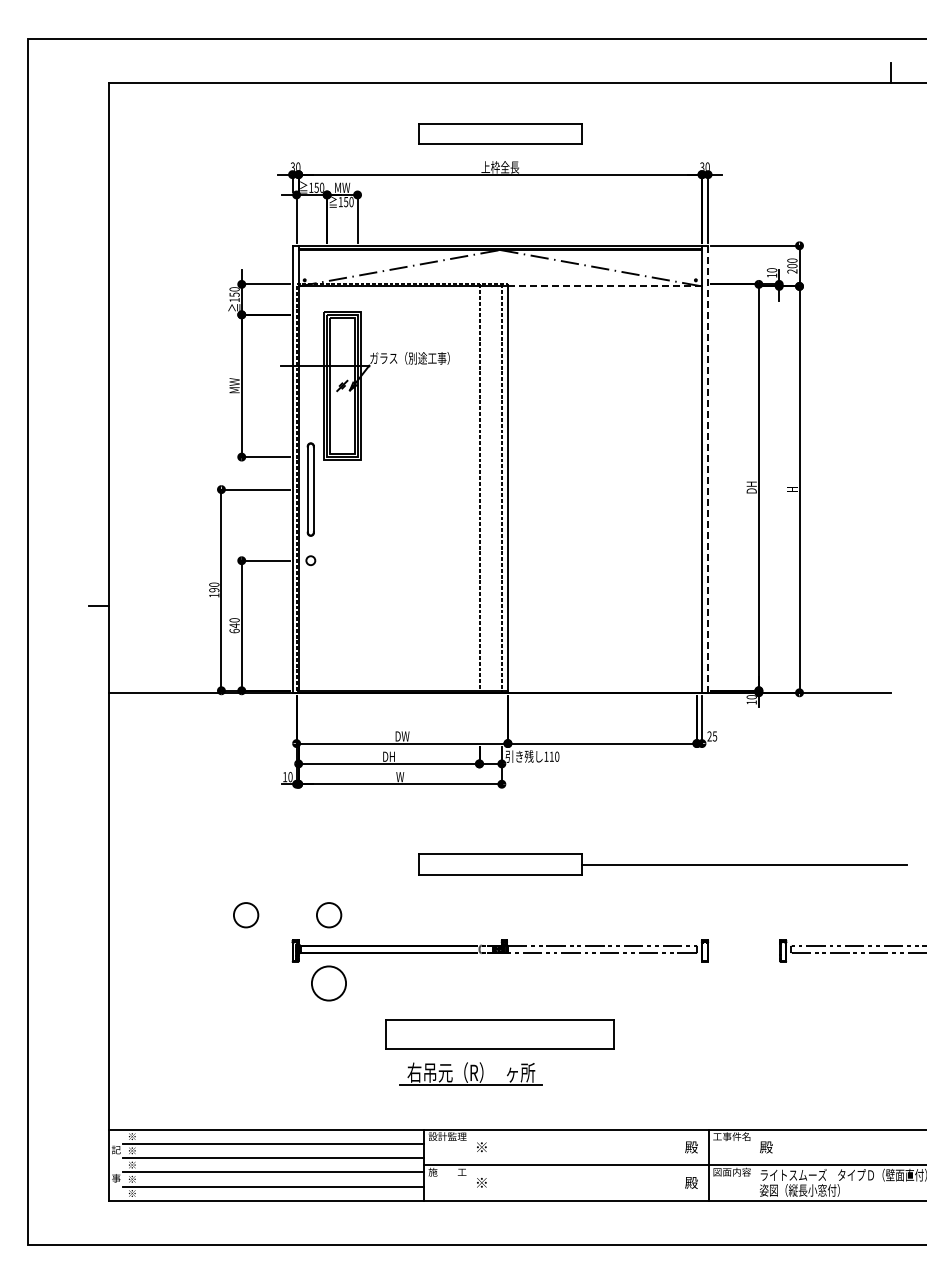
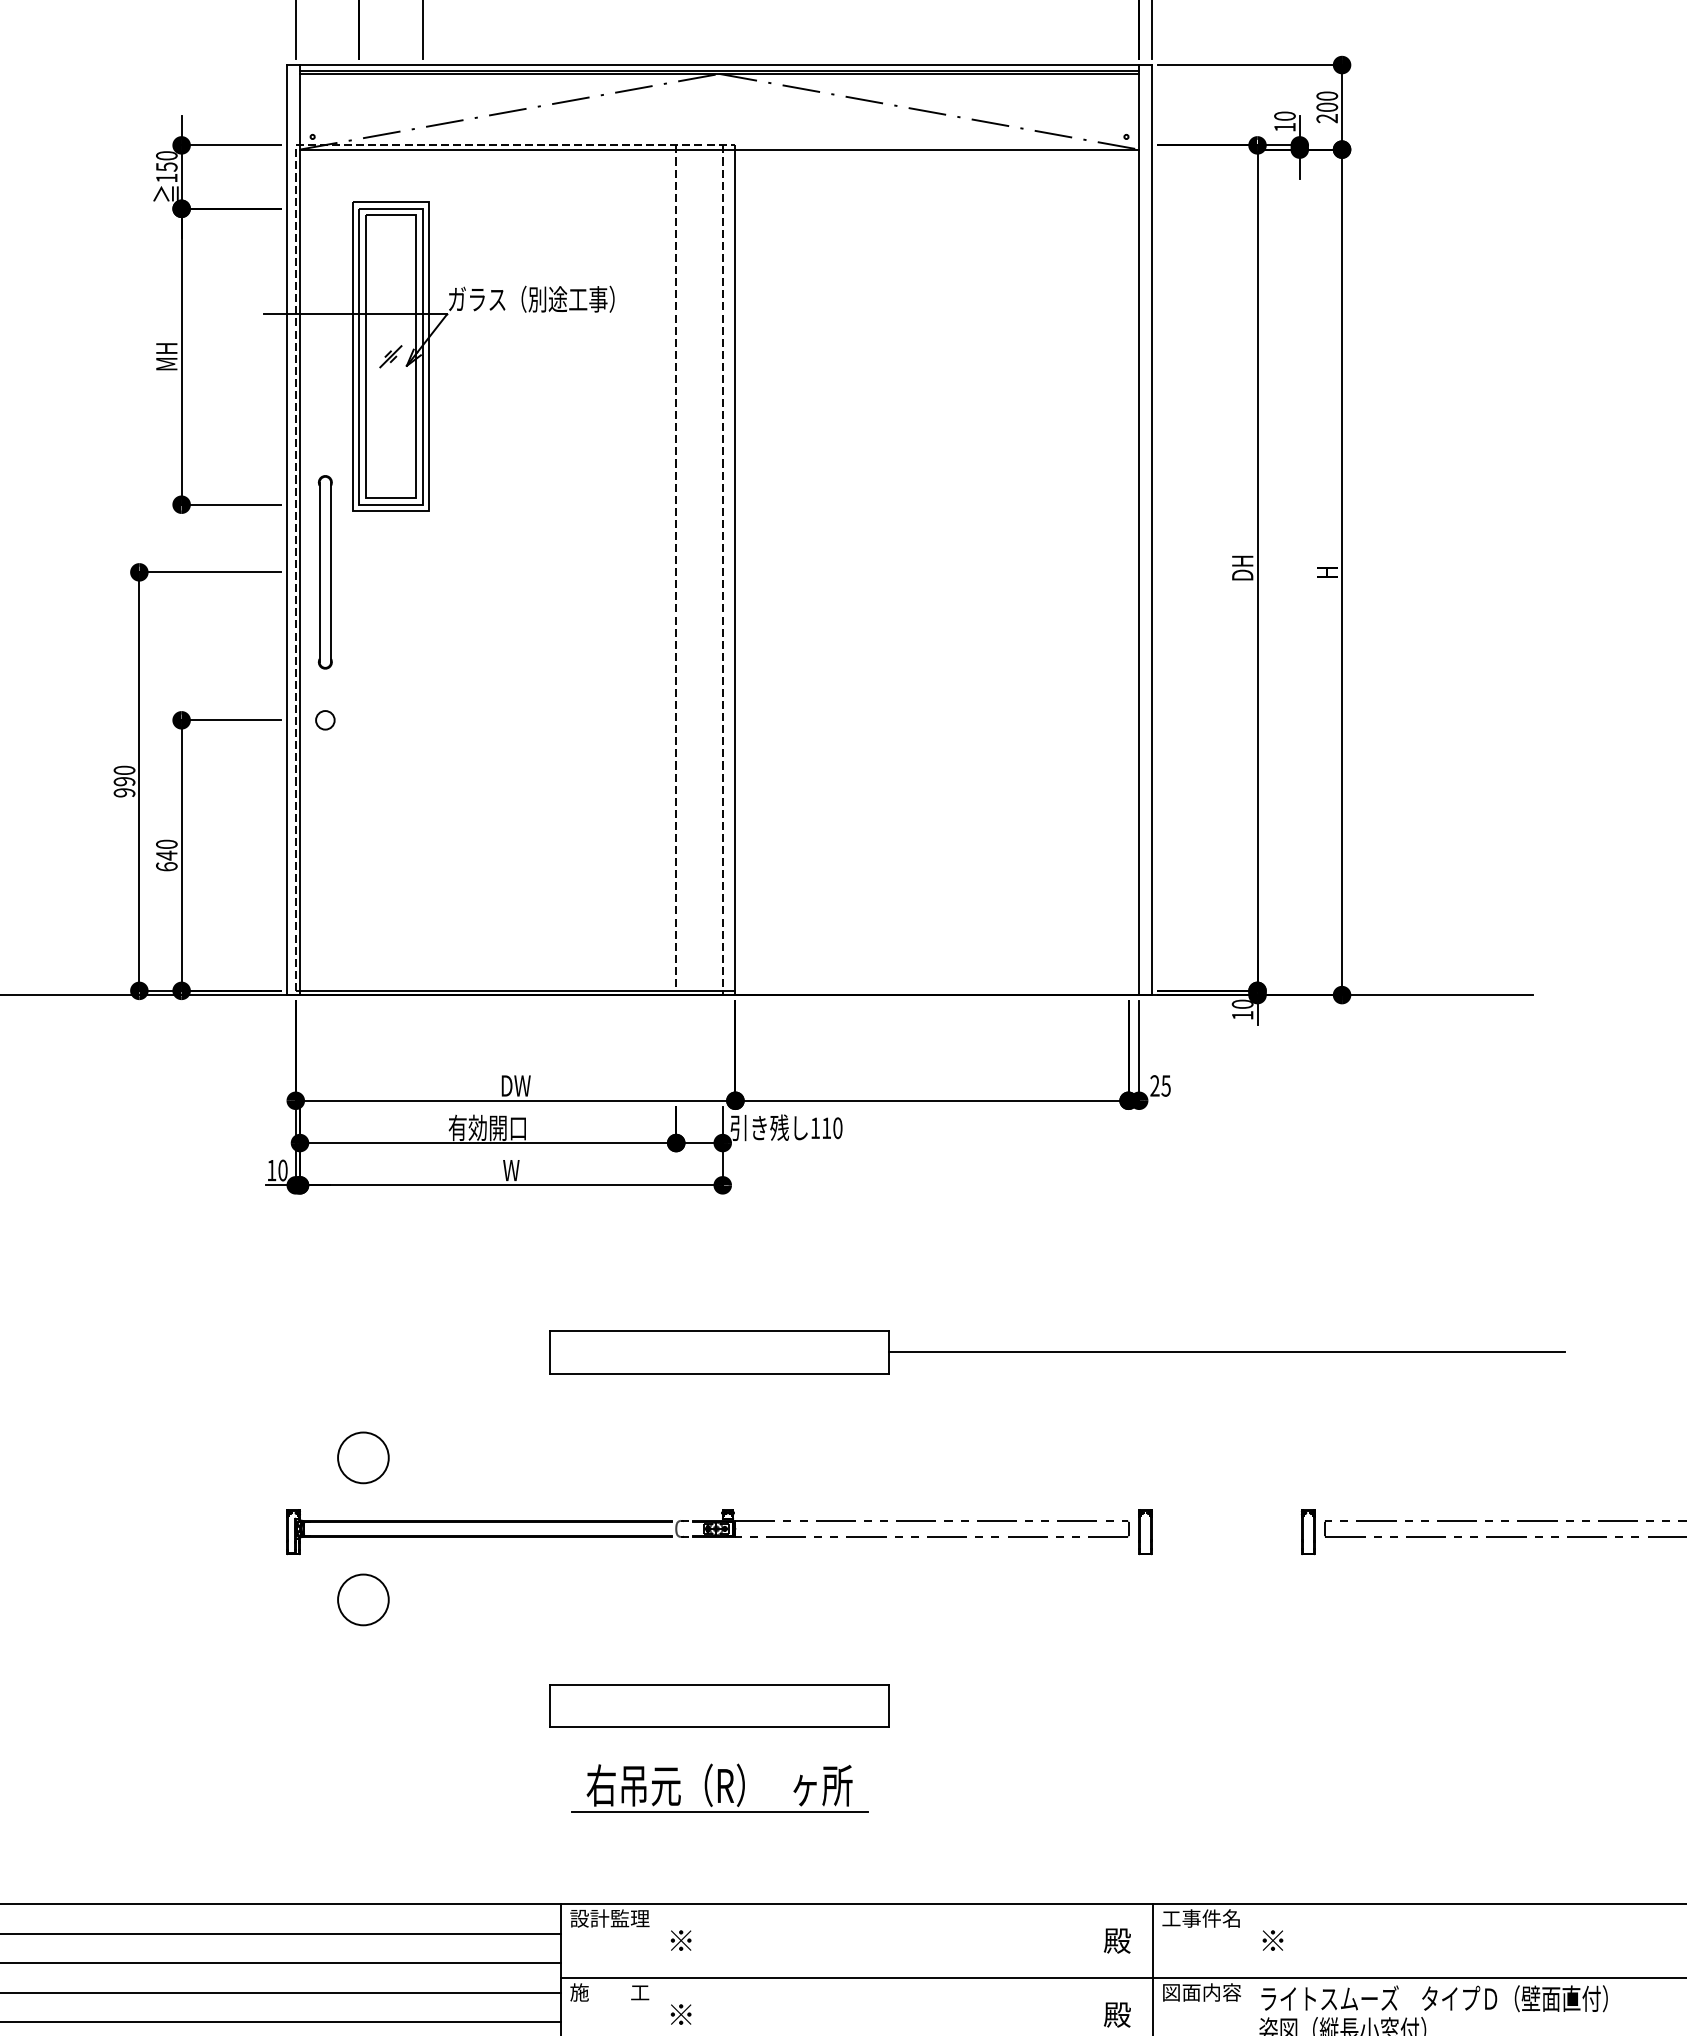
line: (605, 286) -> (938, 149), dashed -> solid
text: (234, 385) -> (166, 355), MW -> MH
line: (708, 469) -> (1152, 530), dashed -> solid
text: (214, 595) -> (124, 792), 190 -> 990
text: (388, 756) -> (486, 1127), DH -> 有効開口
circle: (246, 915) -> (191, 1458), removed
circle: (329, 983) -> (364, 1599), size x0.71
part: (500, 1034) -> (719, 1706), size x0.71
part: (470, 1073) -> (717, 1787), moved
text: (766, 1147) -> (1273, 1941), 殿 -> ※

